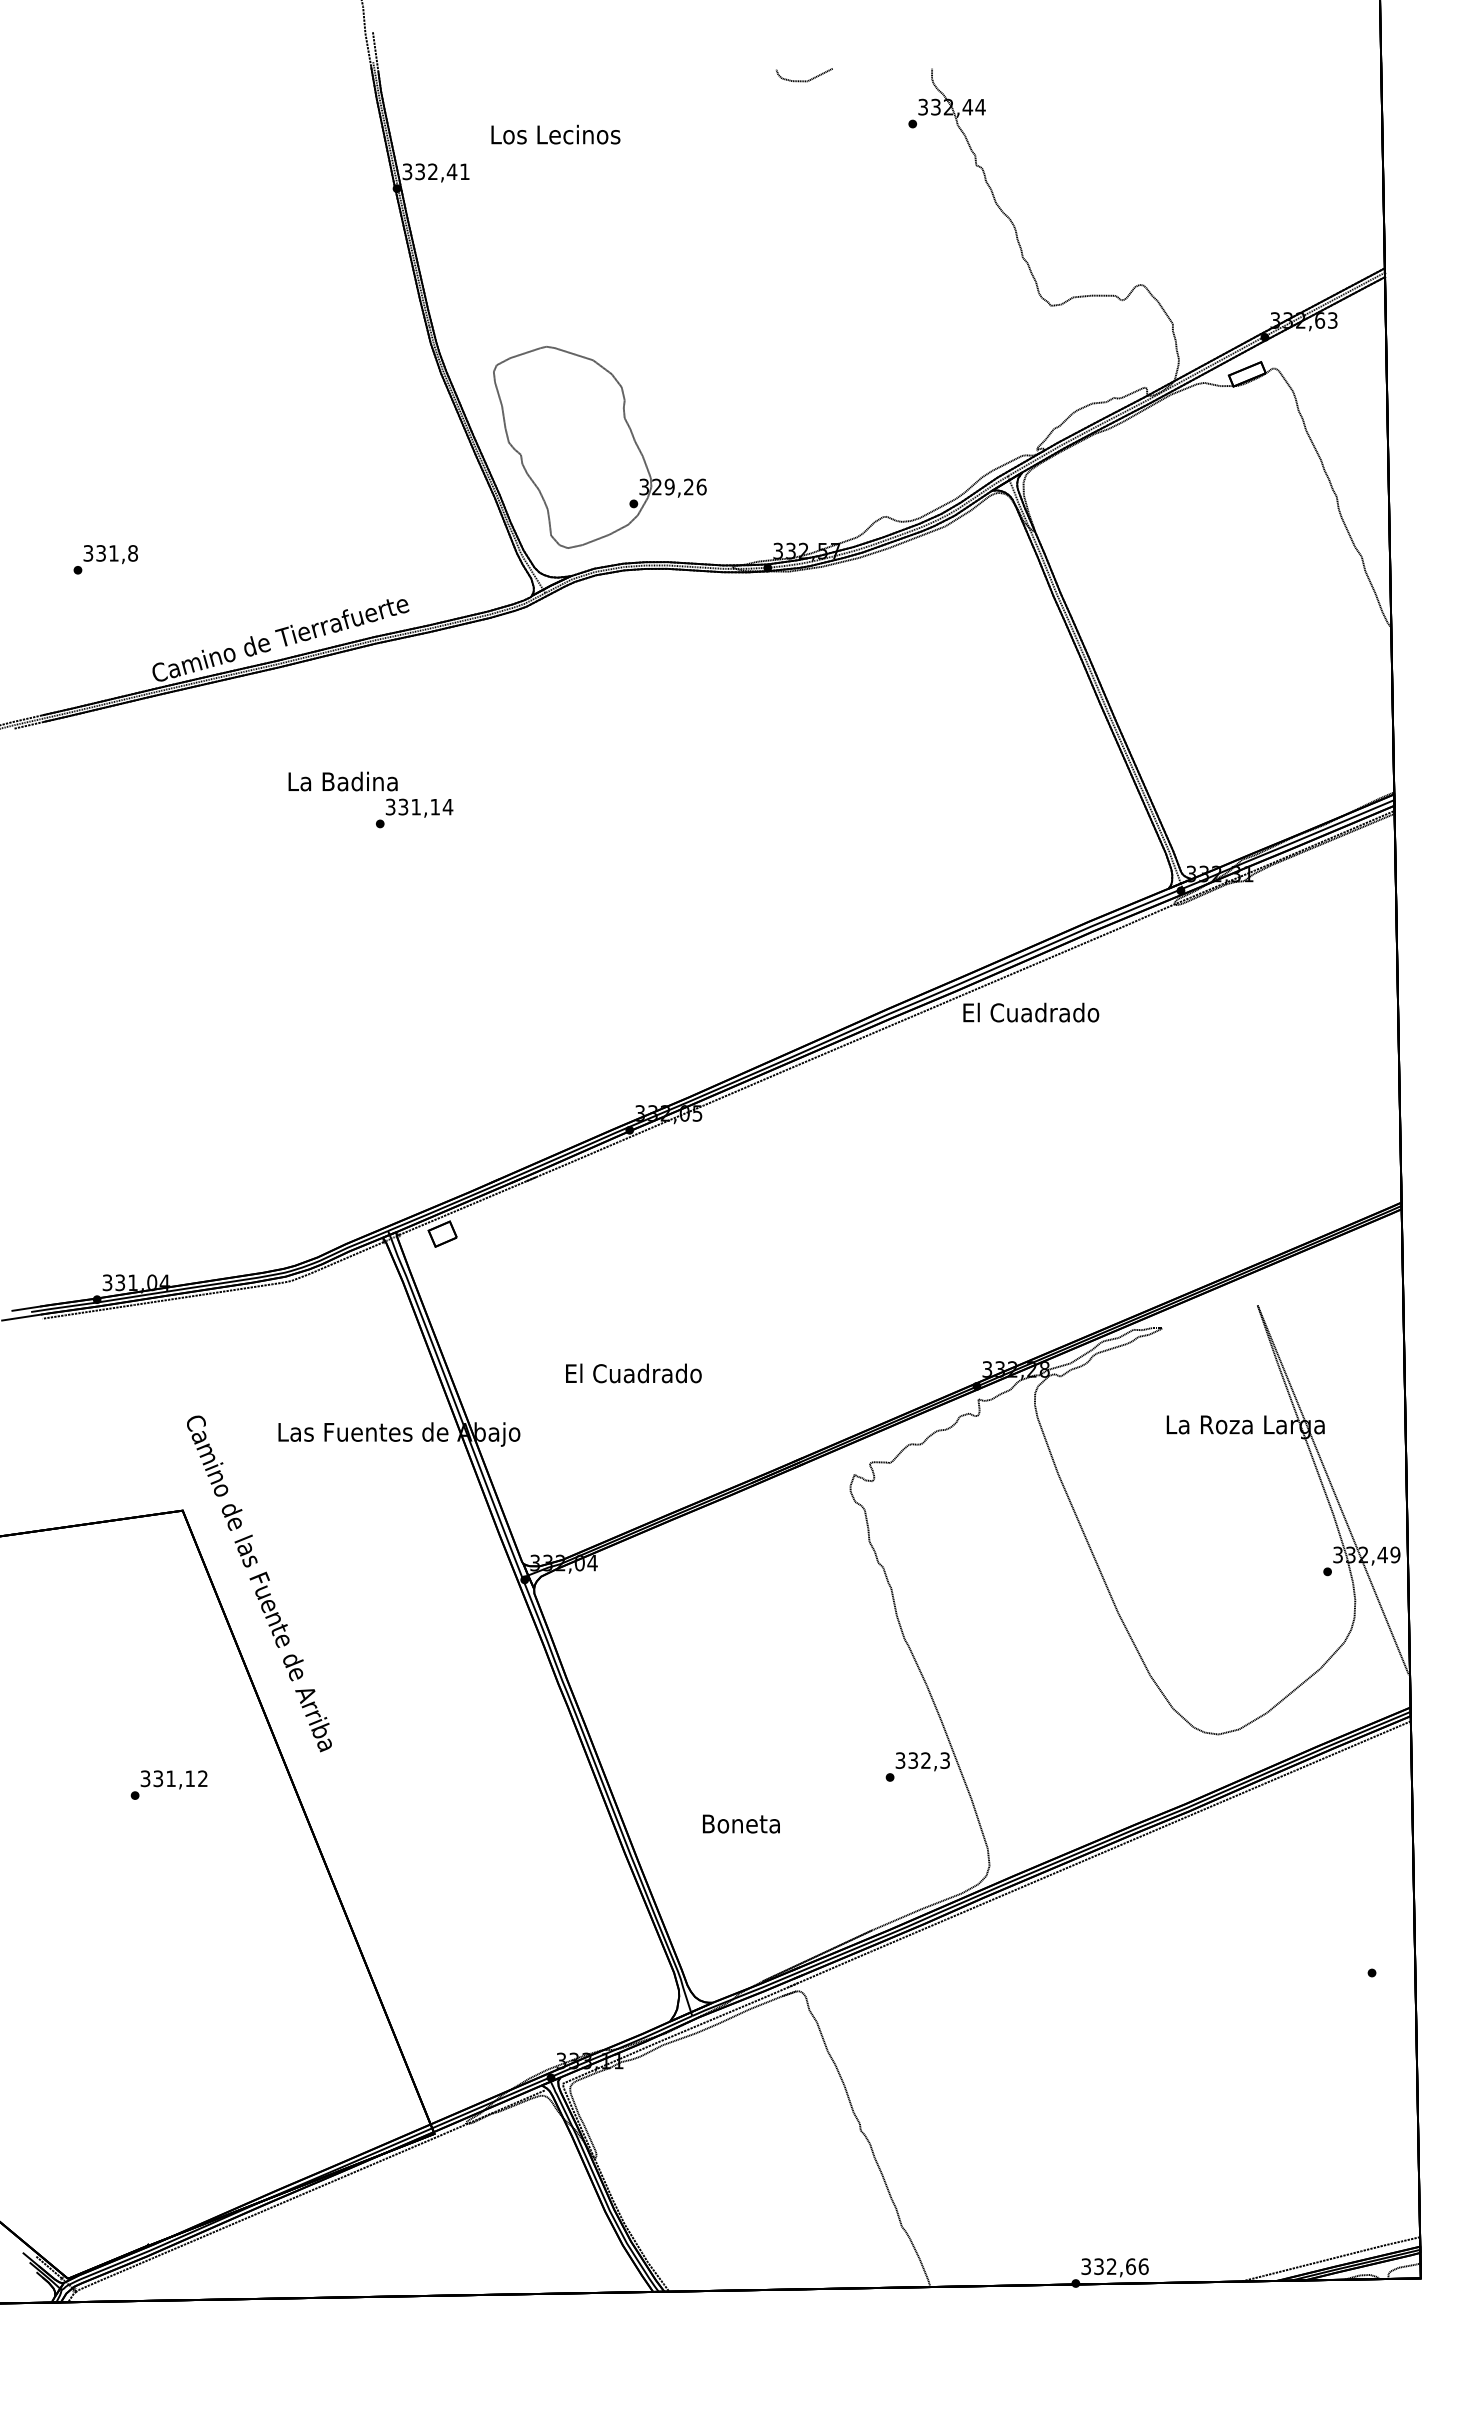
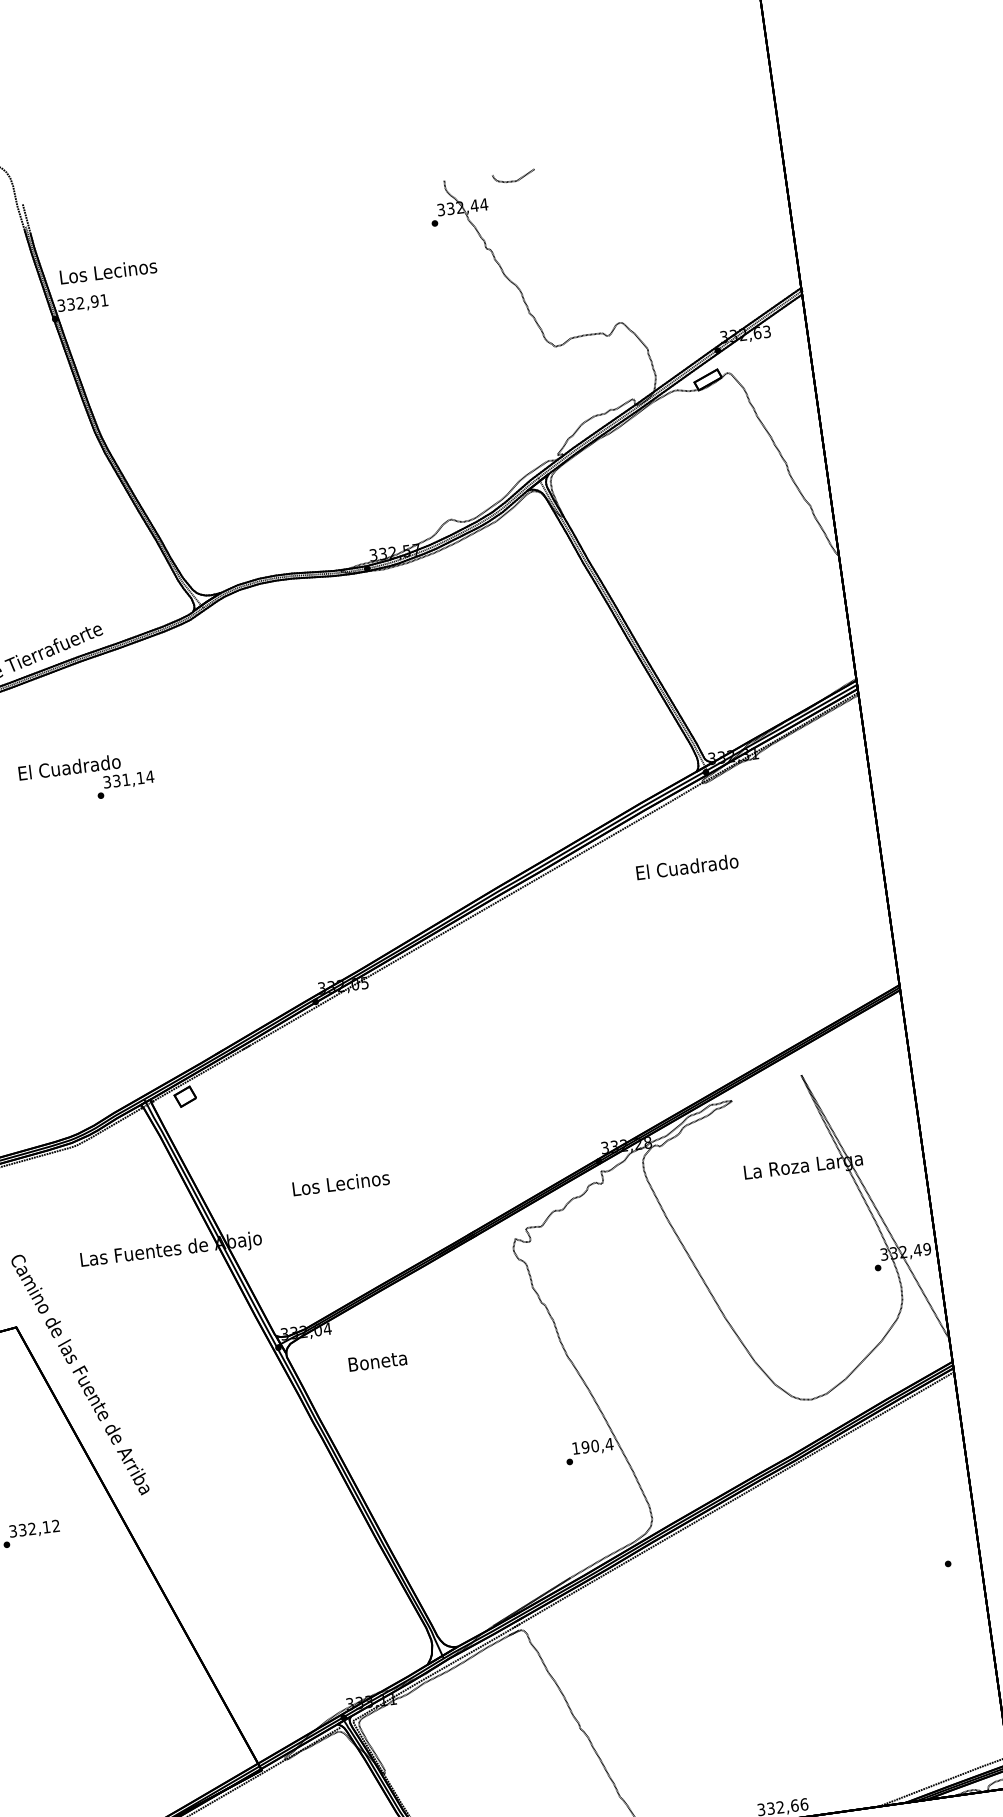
curve: (803, 80) -> (513, 180), moved
text: (555, 134) -> (108, 271), moved
text: (451, 171) -> (94, 301), 332,41 -> 332,91
part: (599, 447) -> (230, 494), removed
text: (343, 781) -> (69, 767), La Badina -> El Cuadrado
text: (1031, 1012) -> (687, 866), moved
text: (633, 1373) -> (340, 1183), El Cuadrado -> Los Lecinos
text: (922, 1760) -> (592, 1446), 332,3 -> 190,4
text: (170, 1778) -> (31, 1528), 331,12 -> 332,12
text: (741, 1823) -> (377, 1361), moved

